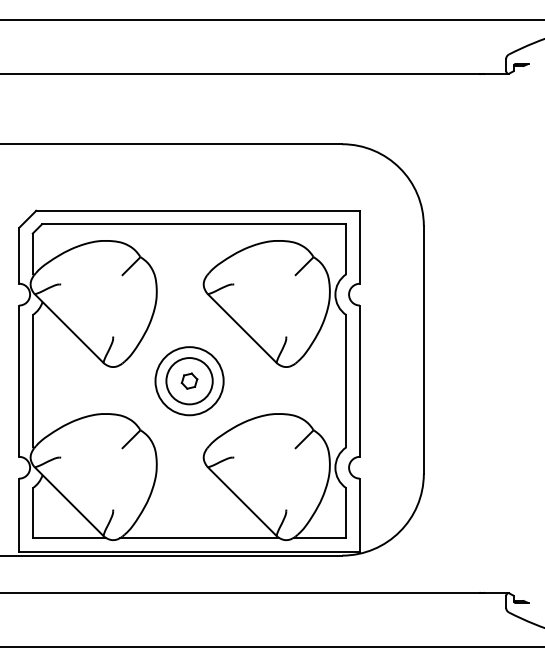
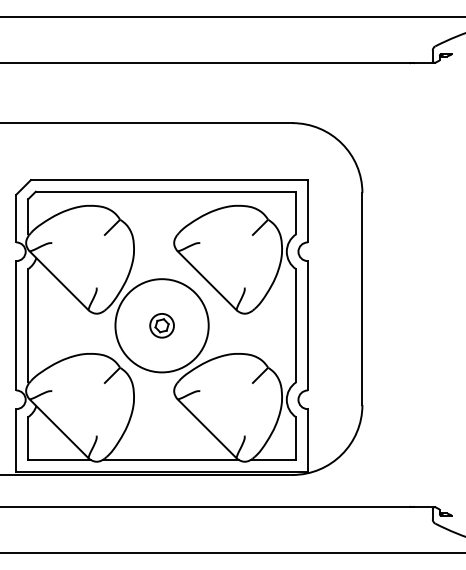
circle: (189, 381) -> (162, 326), size x0.6
circle: (189, 381) -> (162, 326), size x1.6

